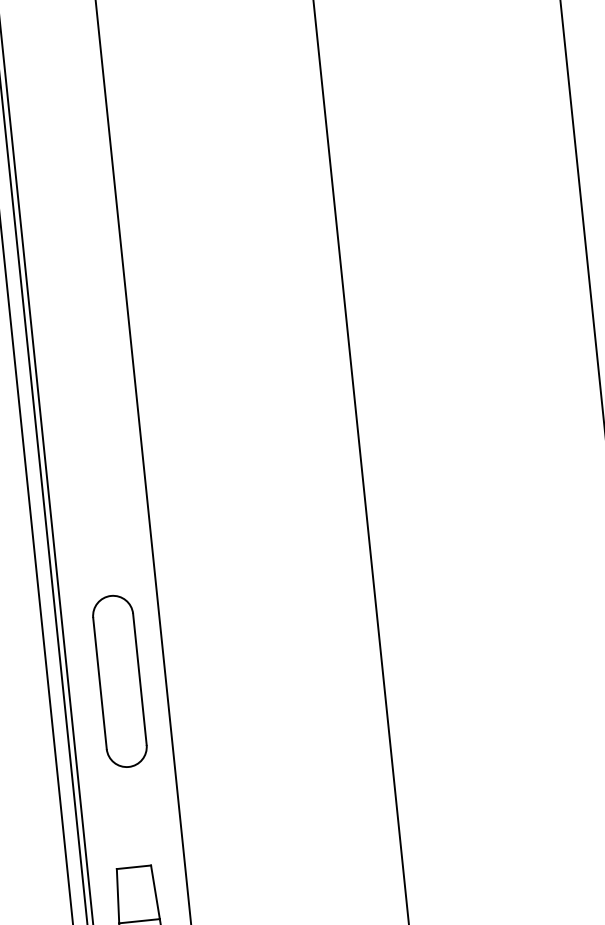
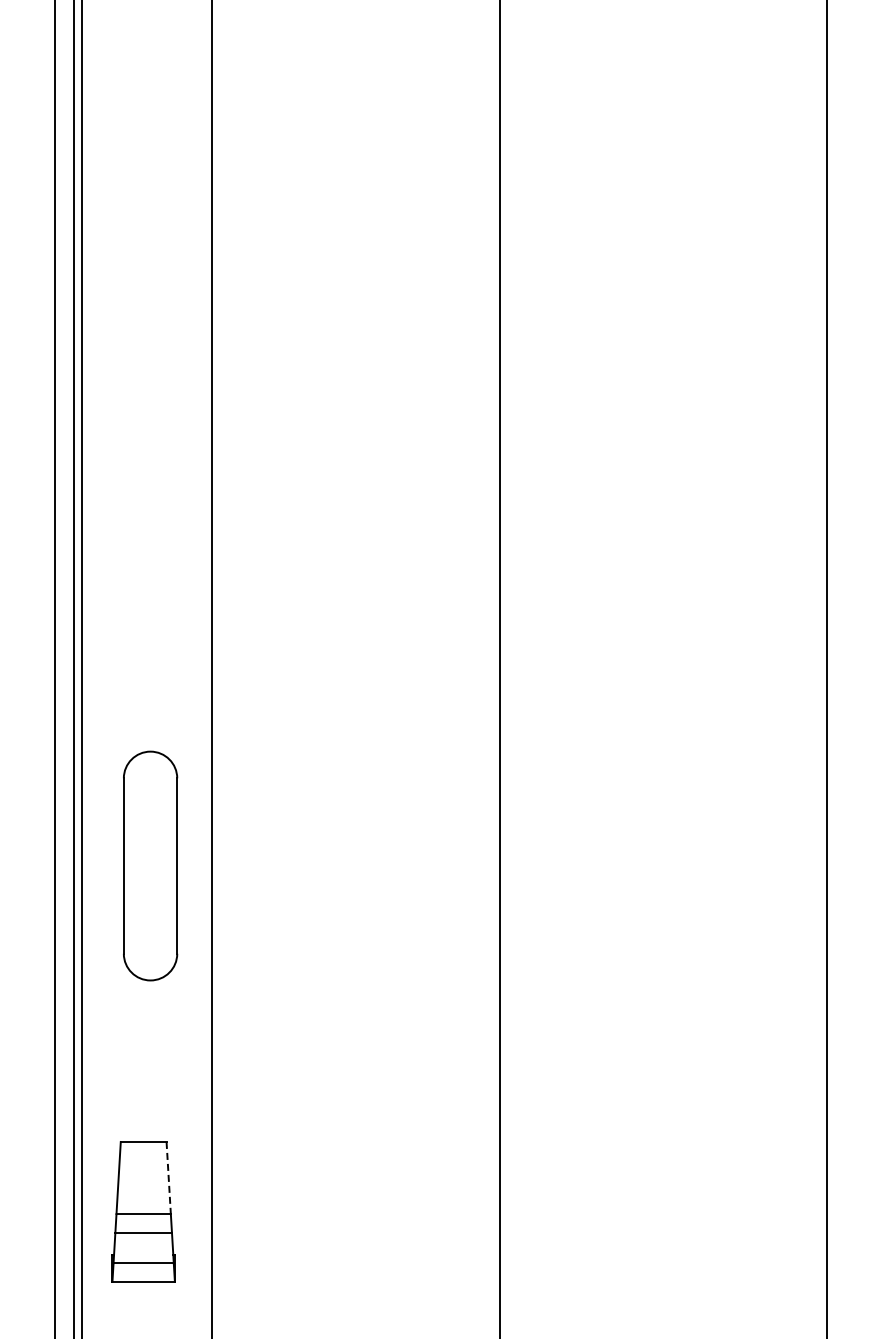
part: (119, 681) -> (150, 865), moved
line: (155, 892) -> (168, 1178), solid -> dashed

